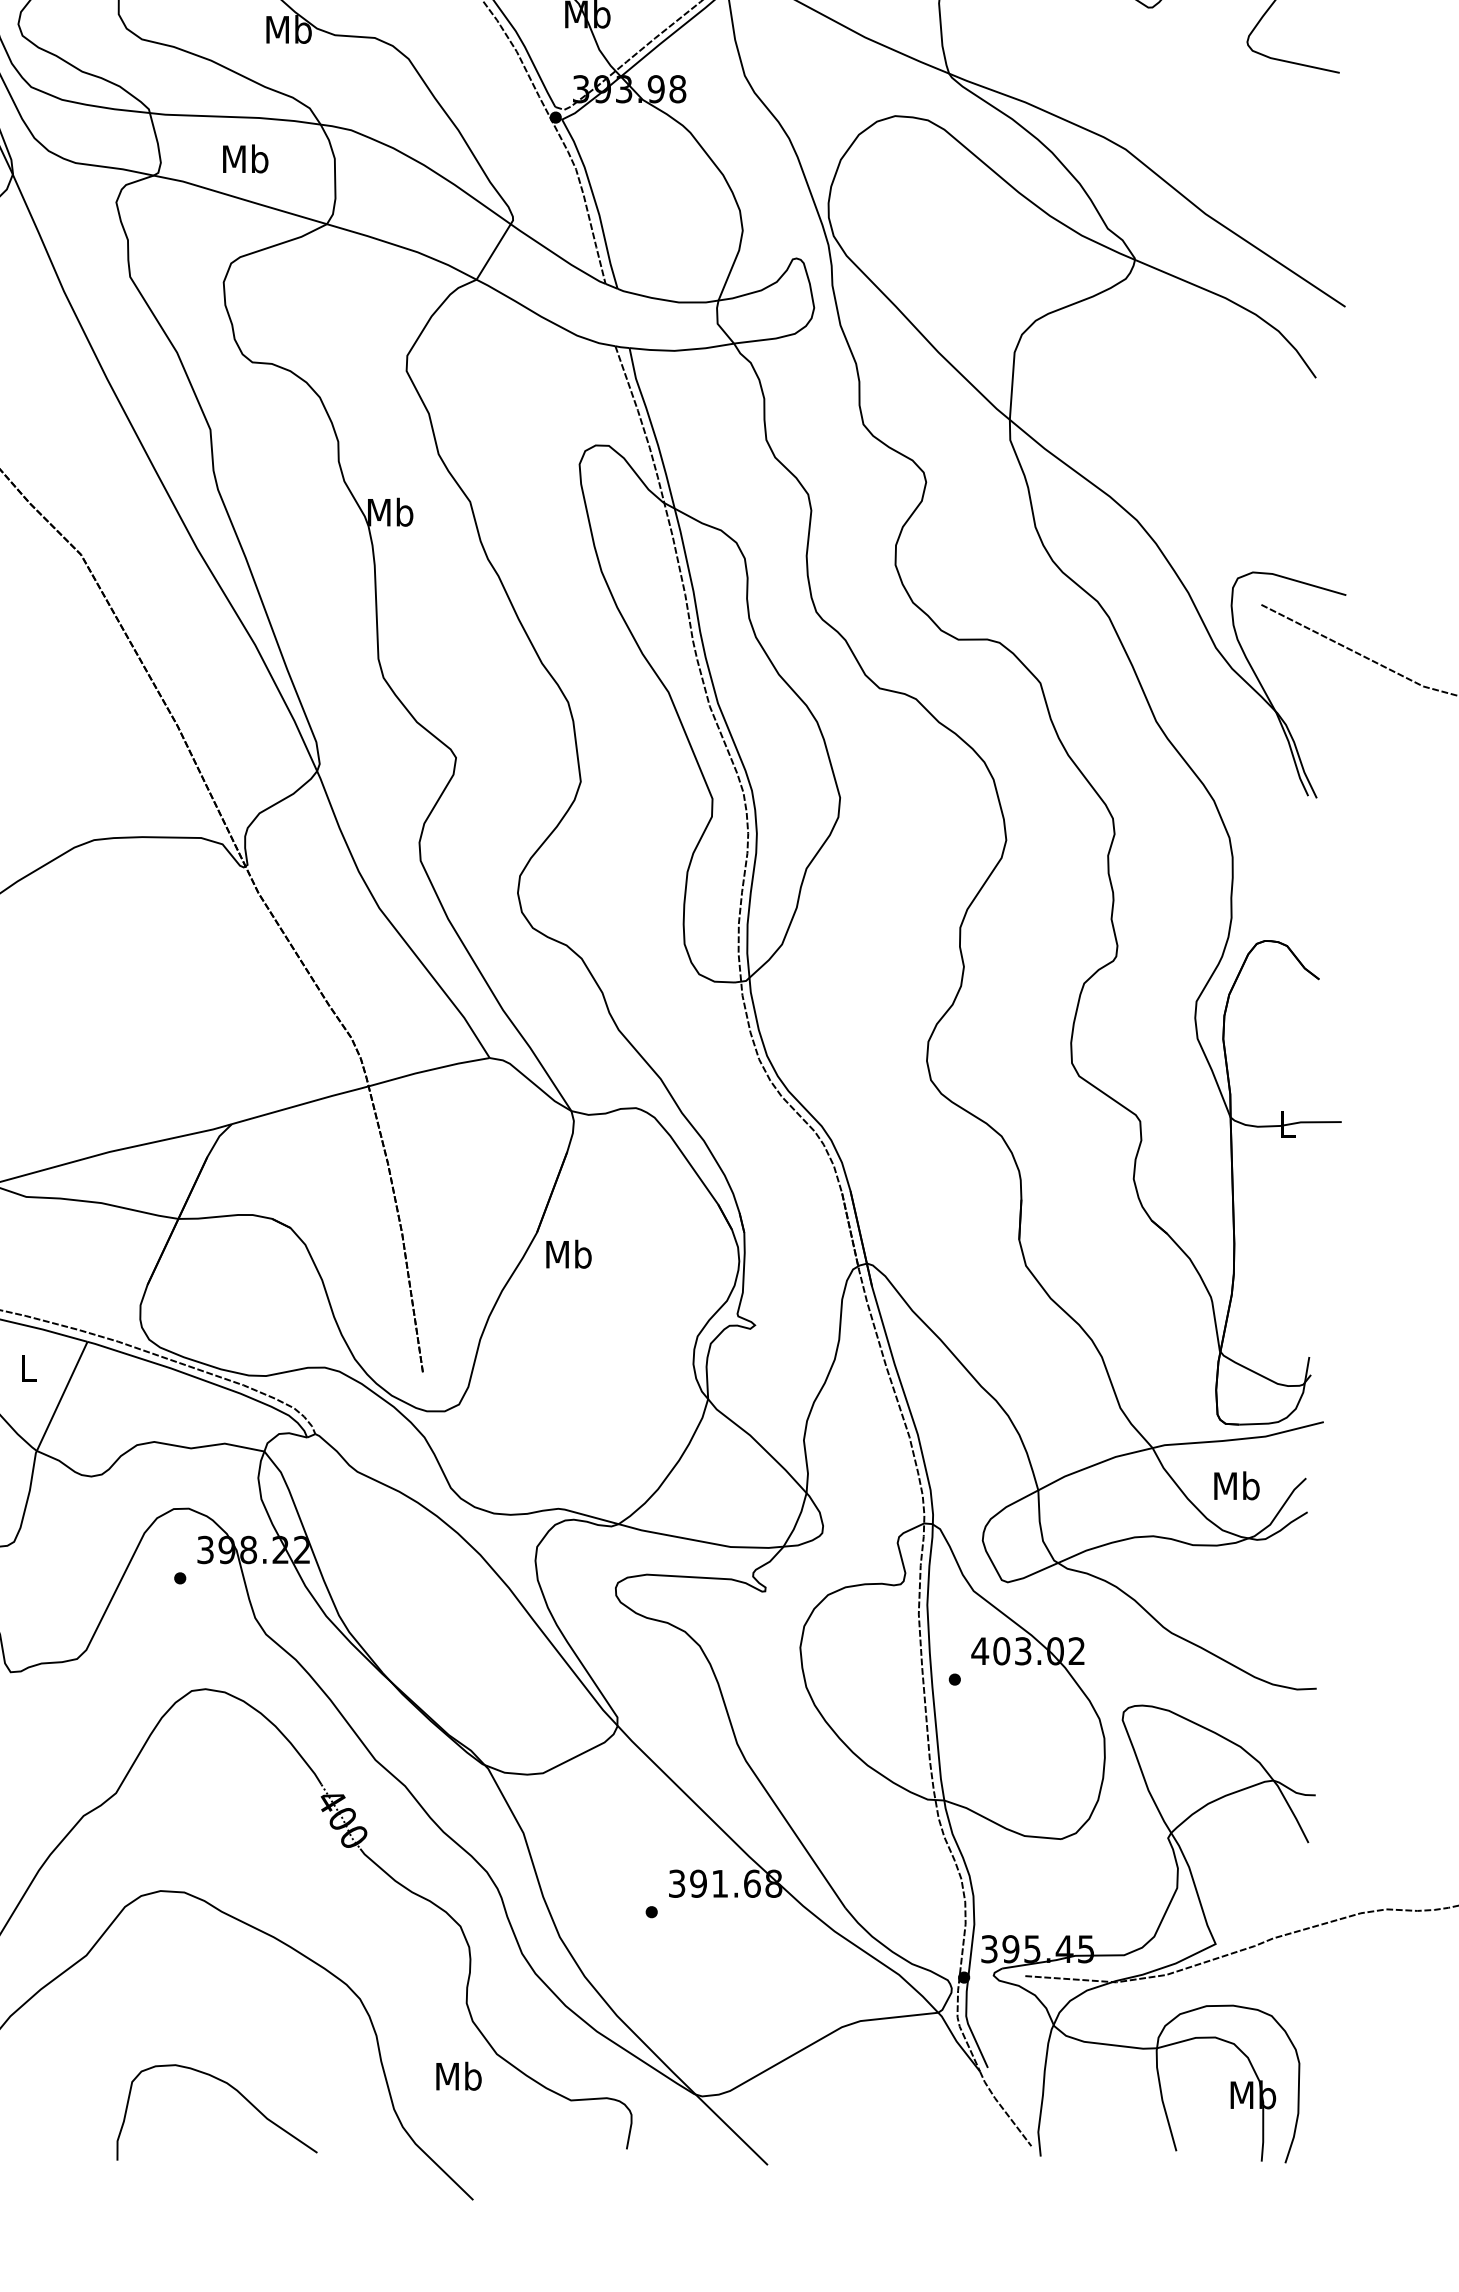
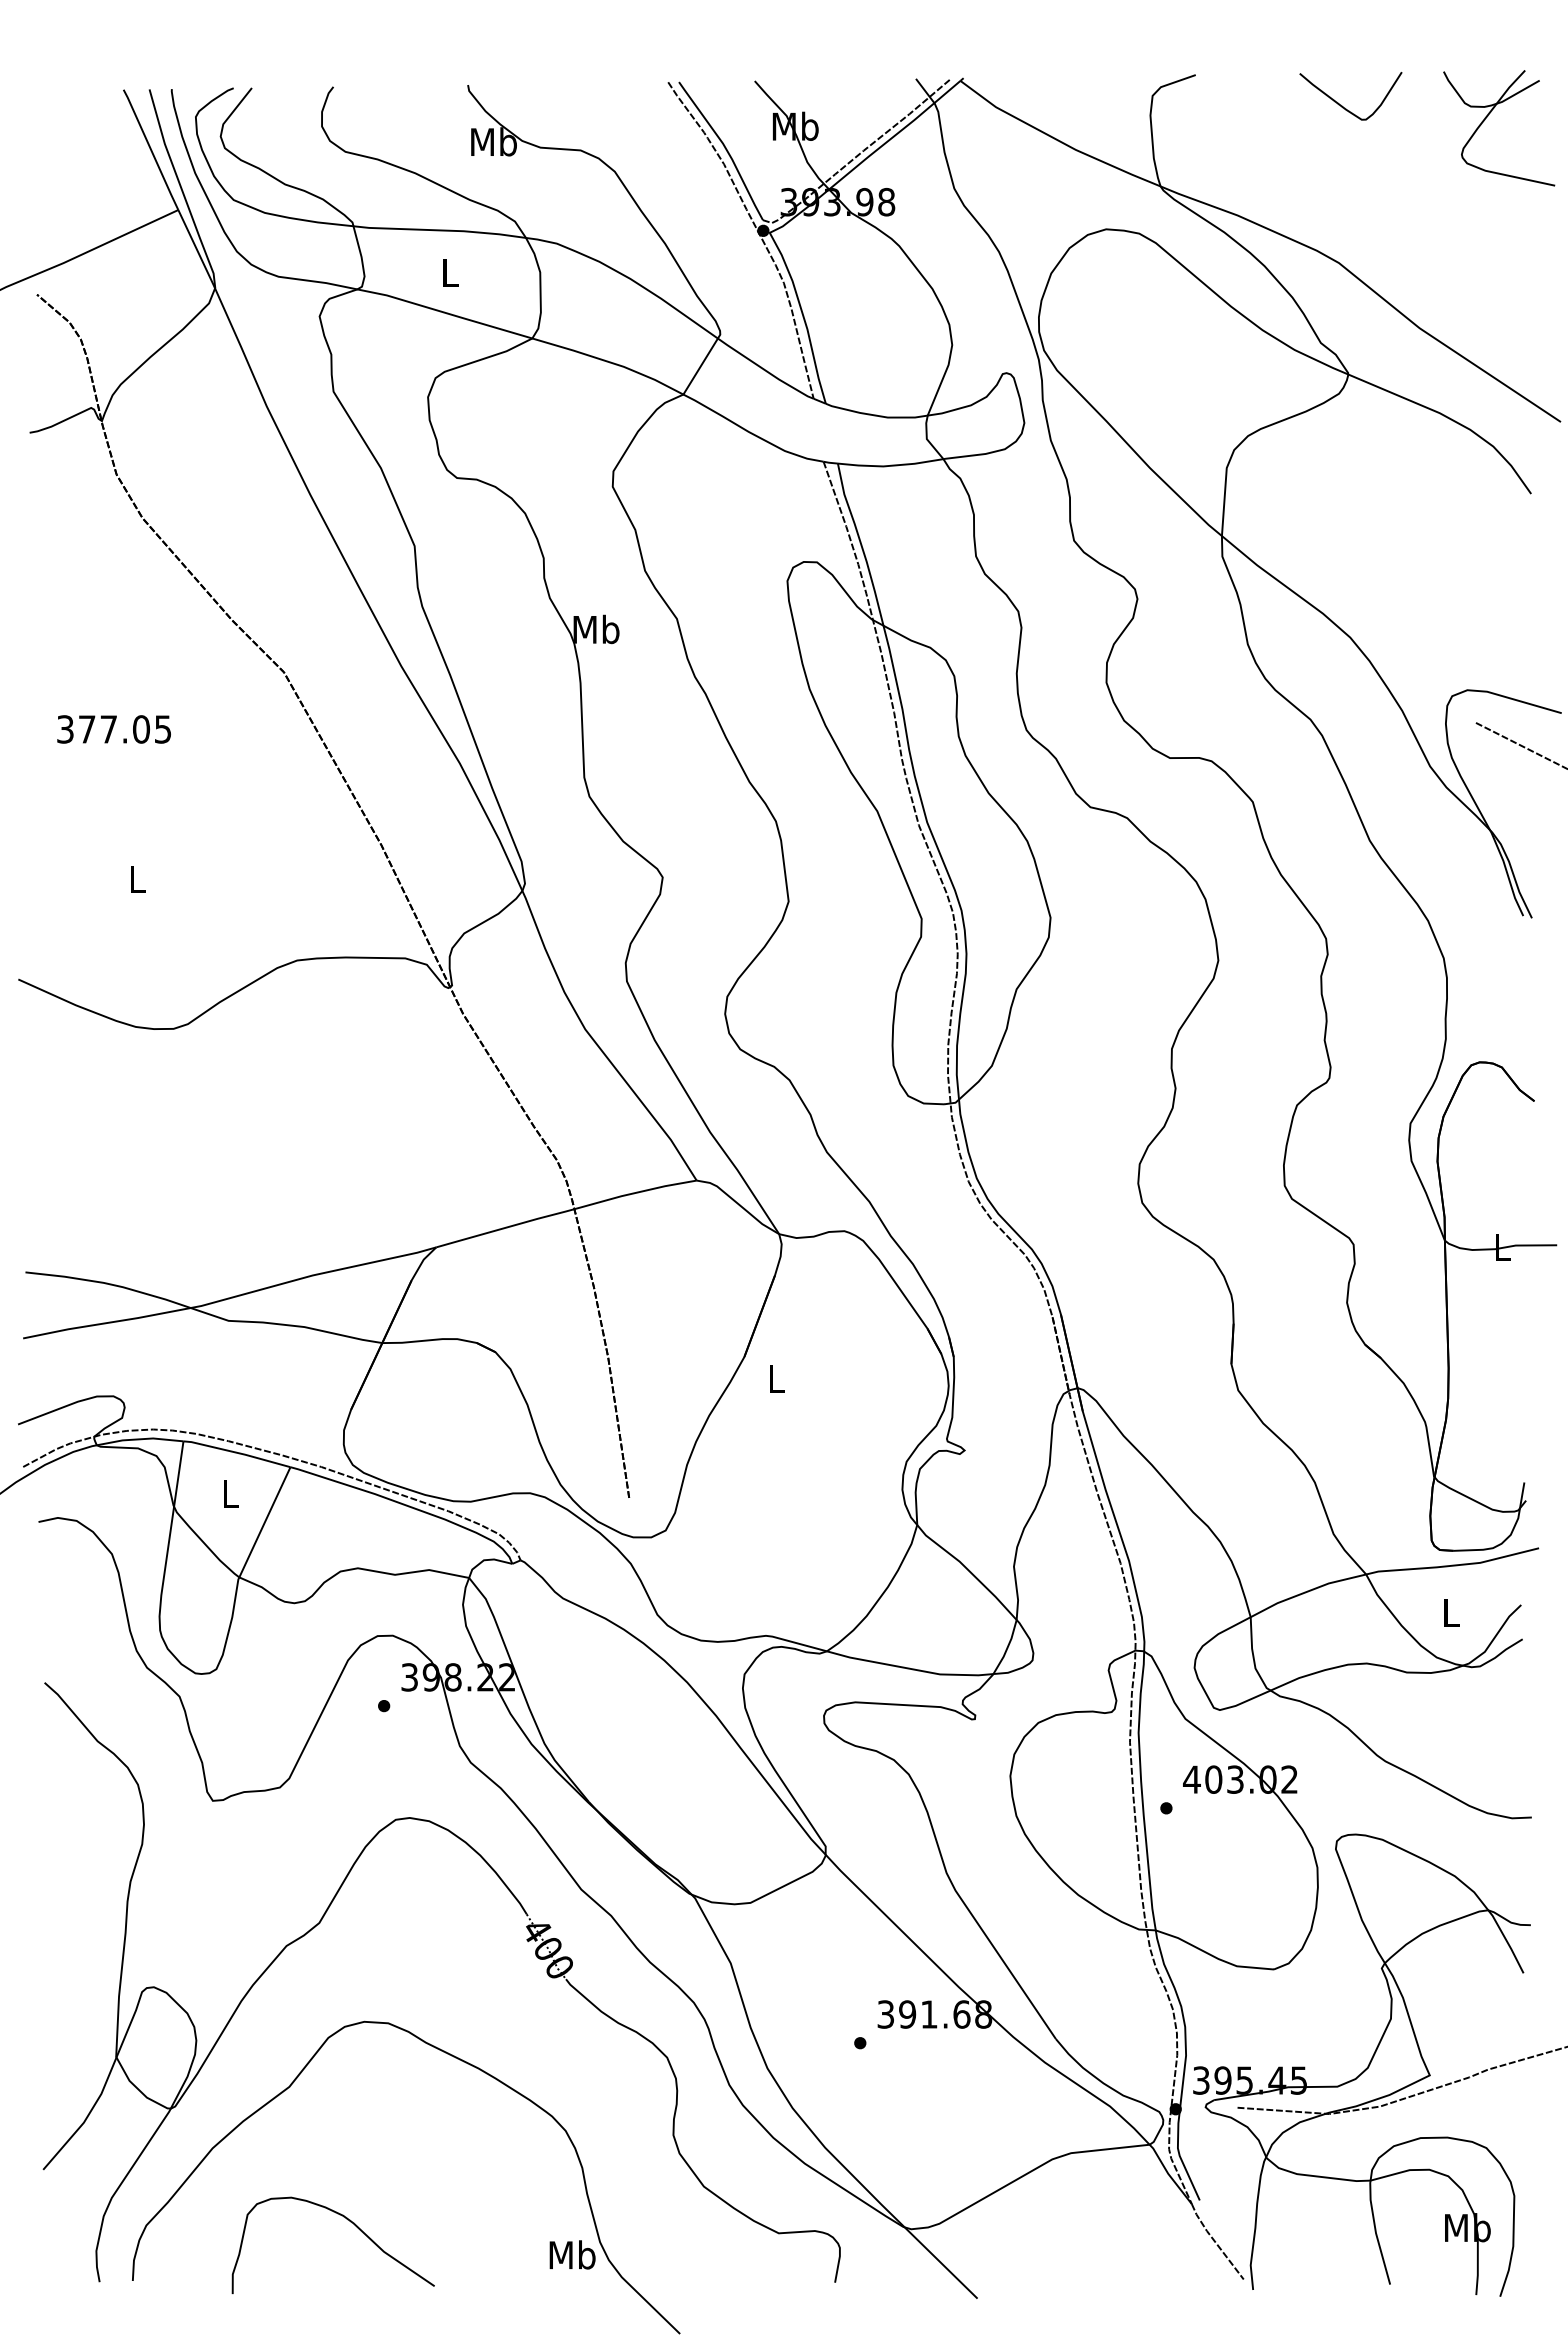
text: (245, 158) -> (450, 272), Mb -> L
text: (568, 1254) -> (776, 1378), Mb -> L
text: (1237, 1485) -> (1451, 1612), Mb -> L
text: (458, 2075) -> (572, 2254), moved
curve: (231, 2087) -> (347, 2220), moved

